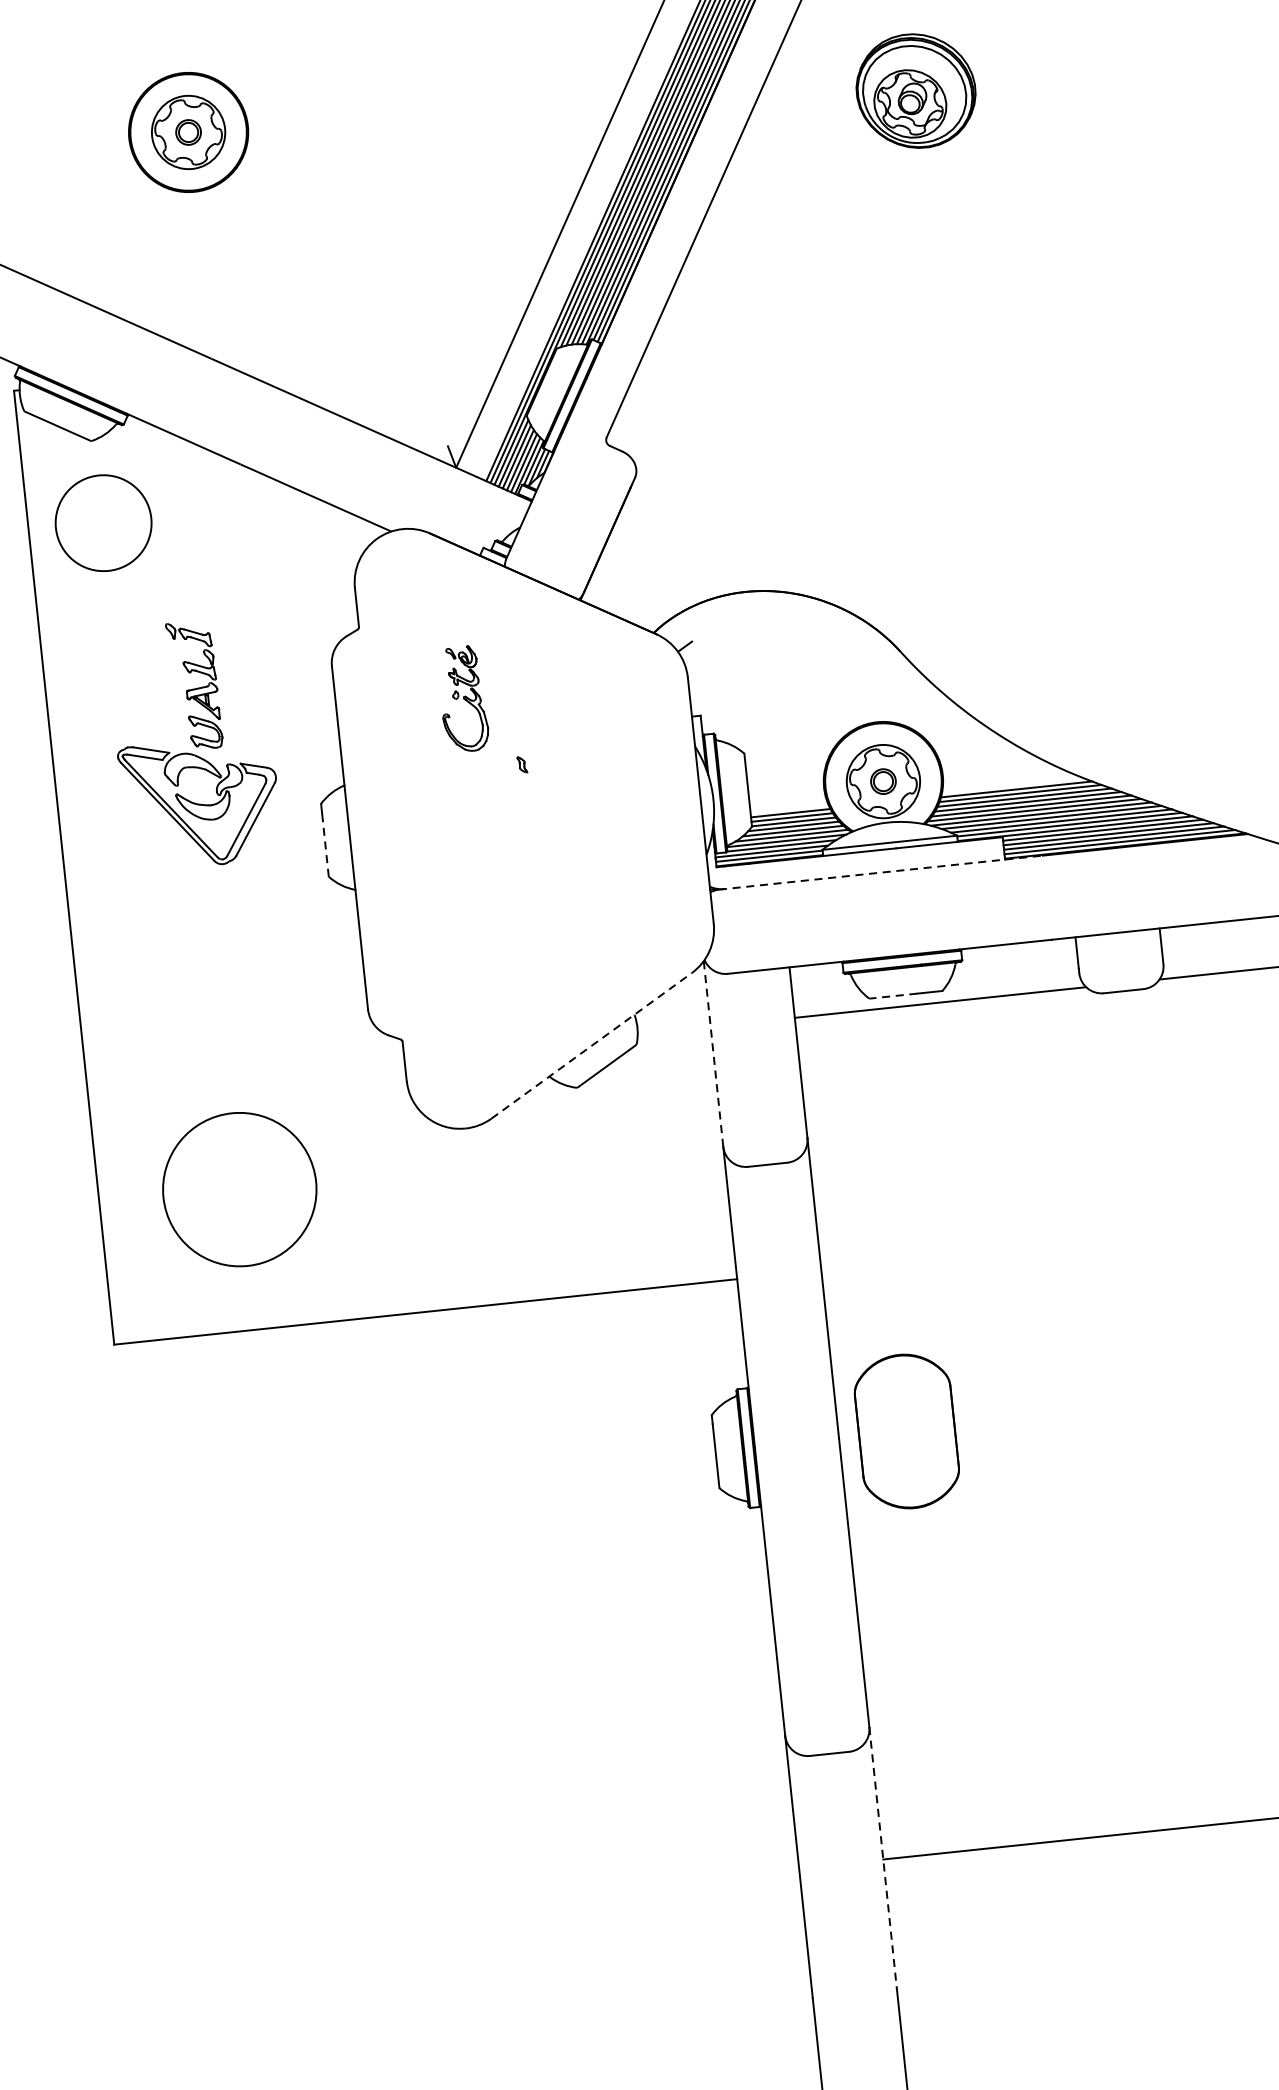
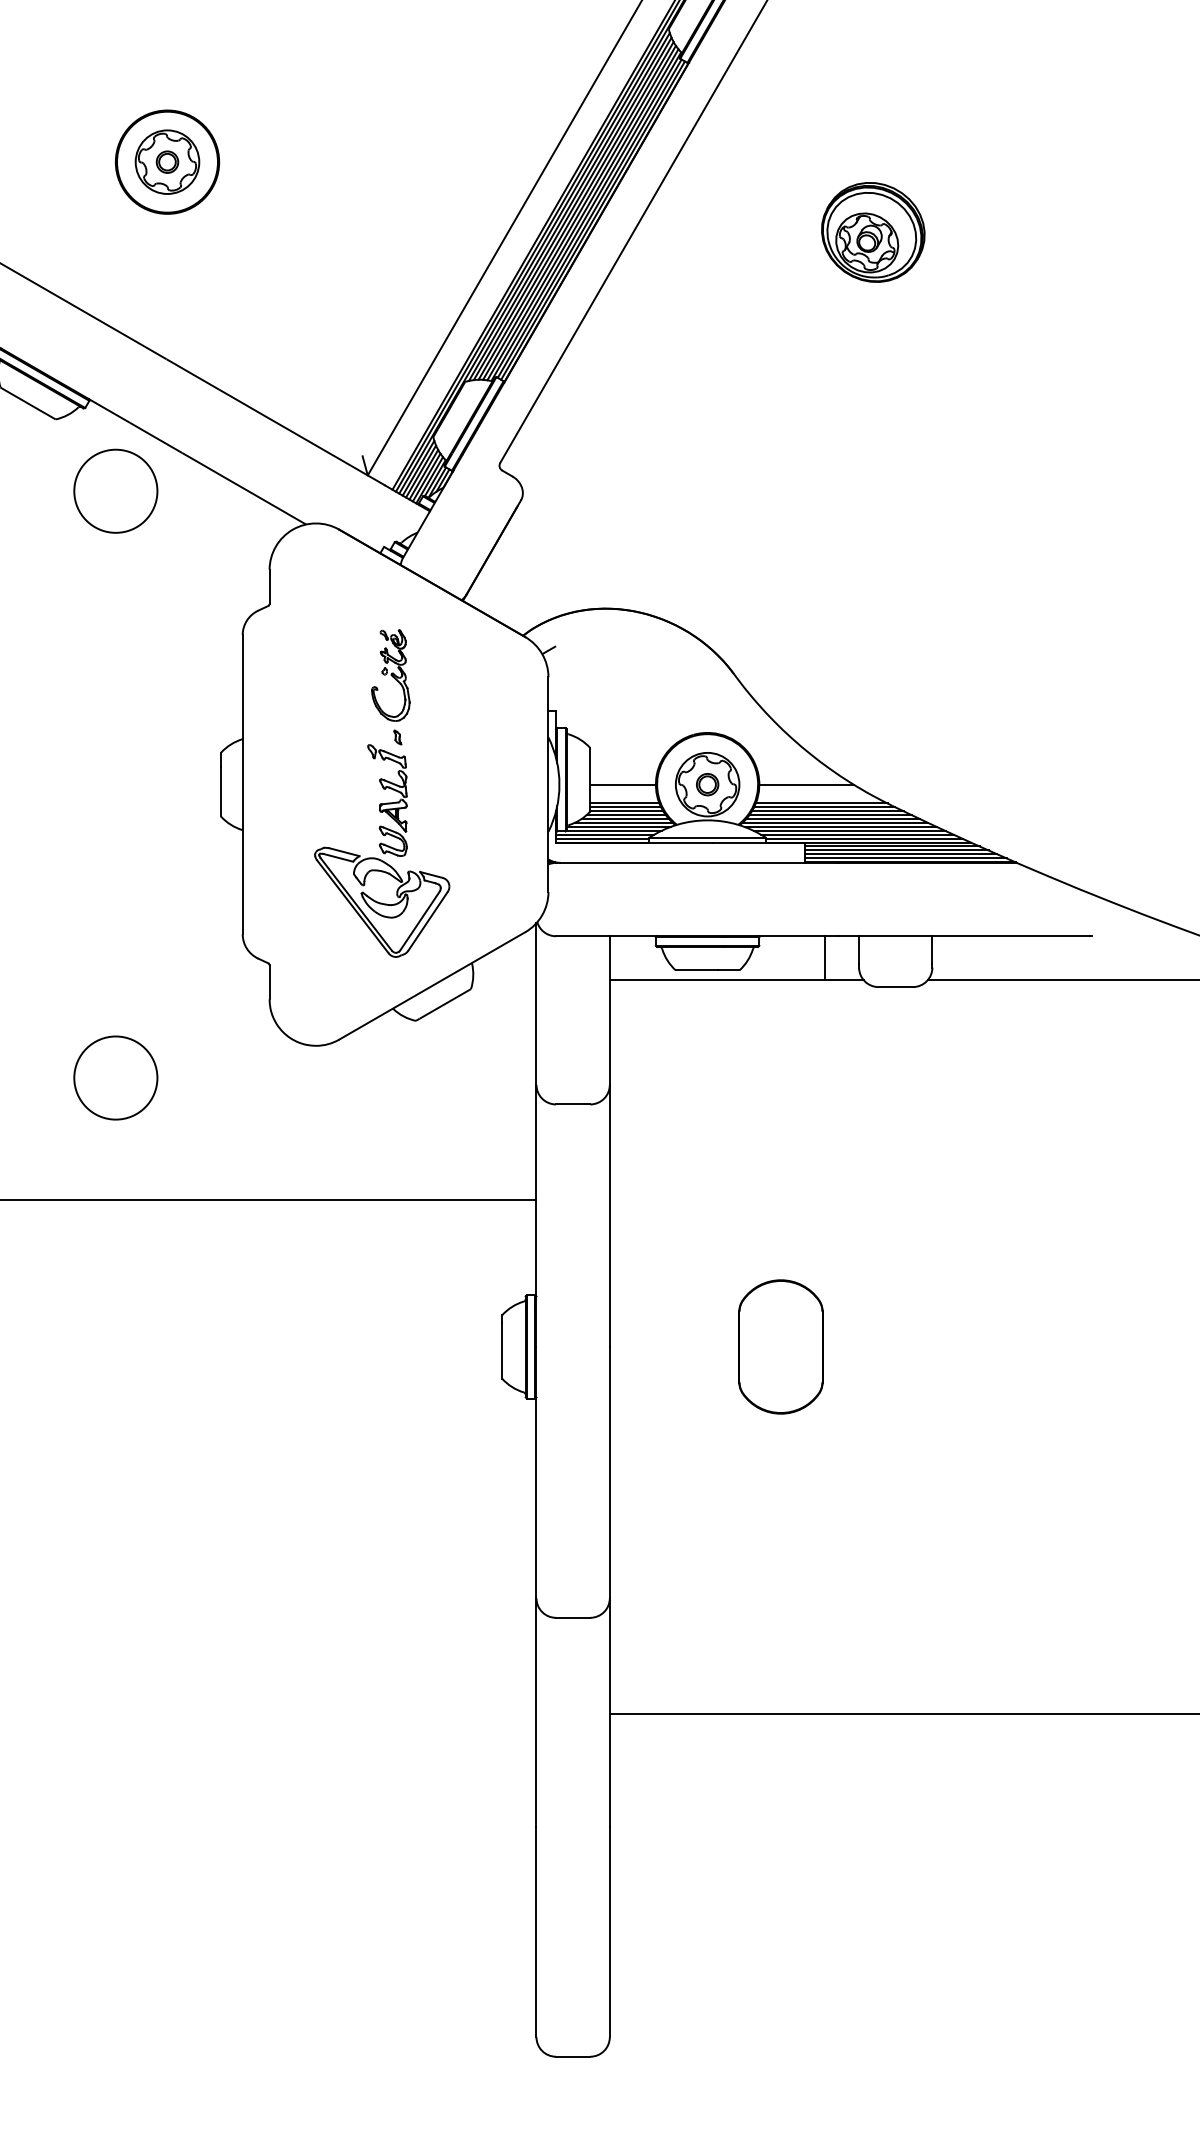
part: (916, 91) -> (873, 232), moved
circle: (103, 522) -> (115, 490), moved
part: (462, 699) -> (390, 675), moved
part: (194, 743) -> (382, 850), moved
line: (996, 769) -> (806, 784), added
line: (785, 791) -> (622, 784), added
line: (325, 848) -> (220, 791), dashed -> solid
line: (881, 872) -> (697, 862), dashed -> solid
line: (1038, 966) -> (824, 958), added
line: (893, 996) -> (696, 970), dashed -> solid
line: (591, 1045) -> (432, 985), dashed -> solid
line: (713, 1054) -> (536, 1004), dashed -> solid
circle: (239, 1189) -> (115, 1077), size x0.62
part: (906, 1431) -> (780, 1346), moved
line: (882, 1858) -> (609, 1712), dashed -> solid

